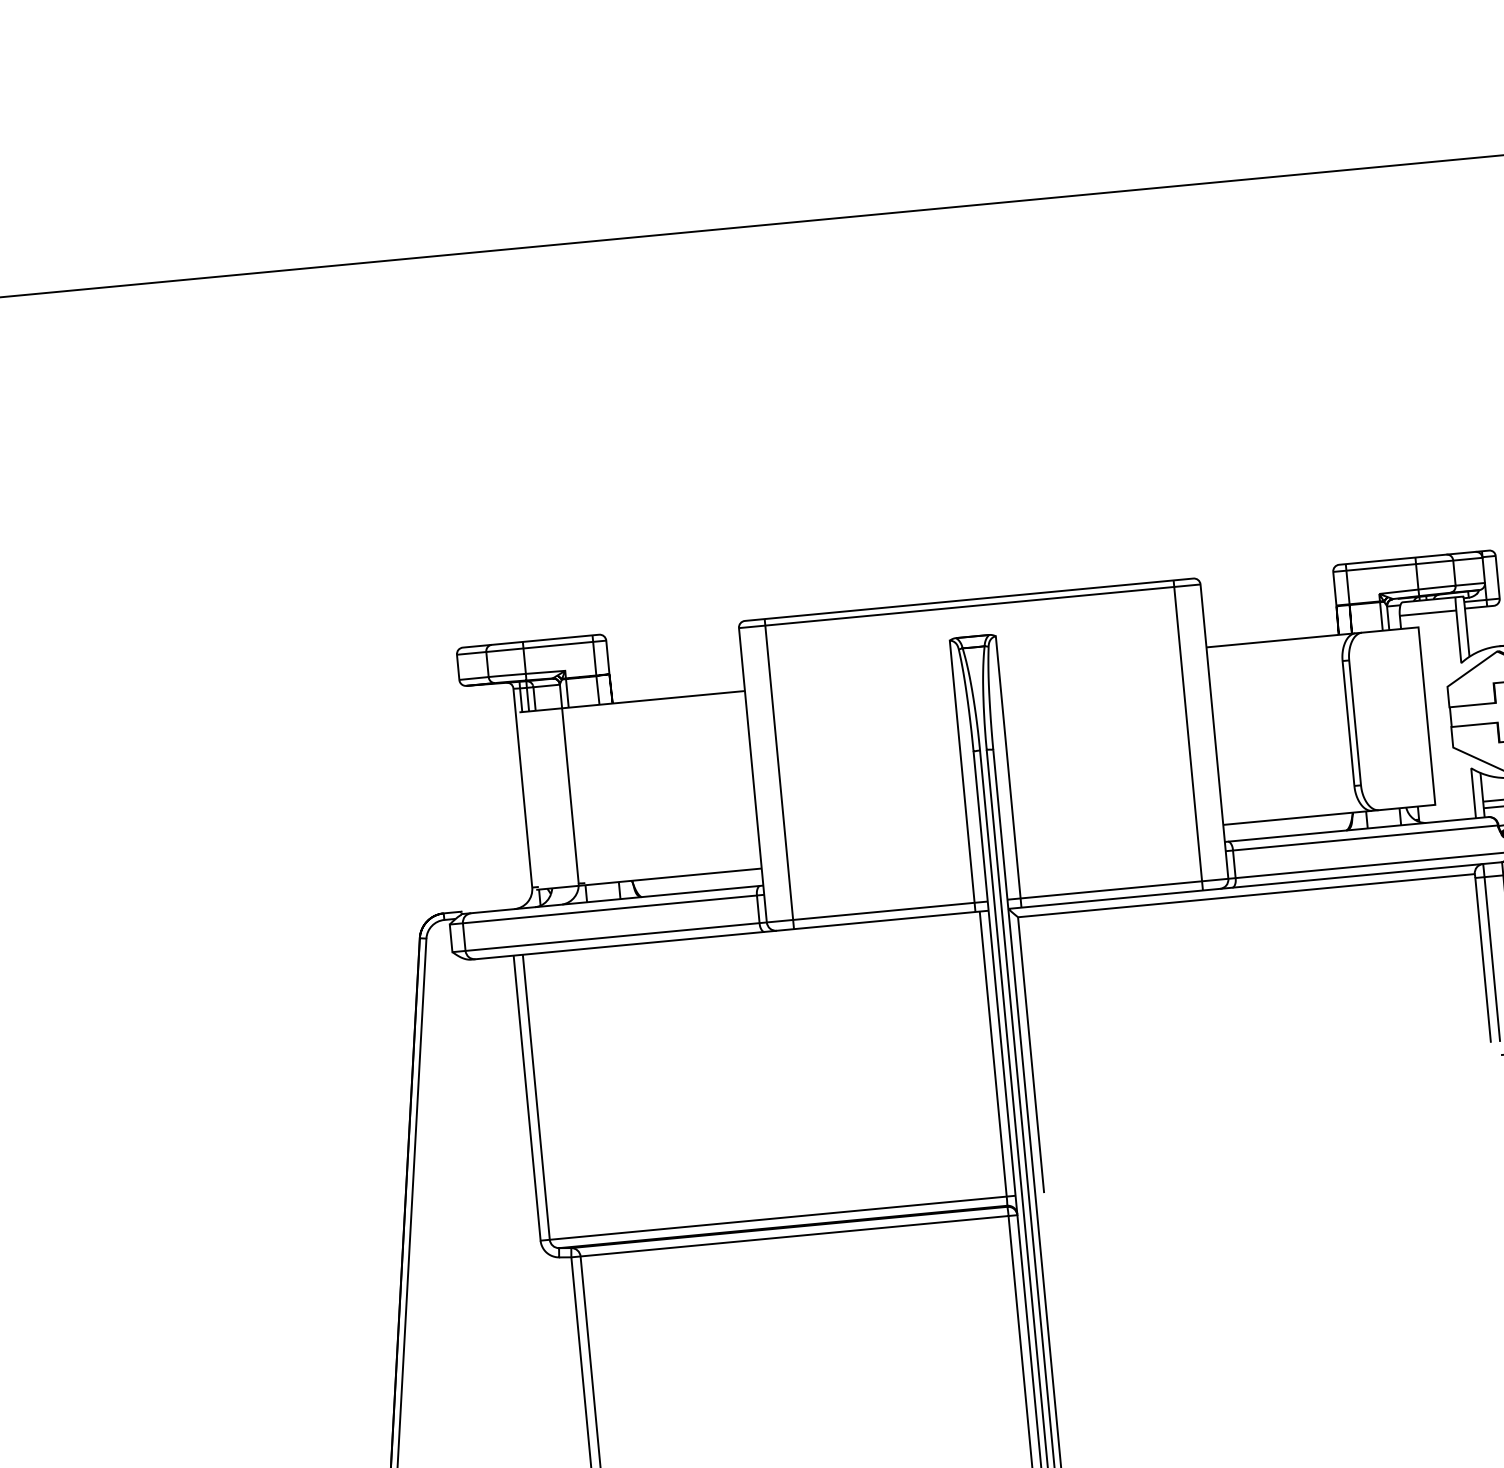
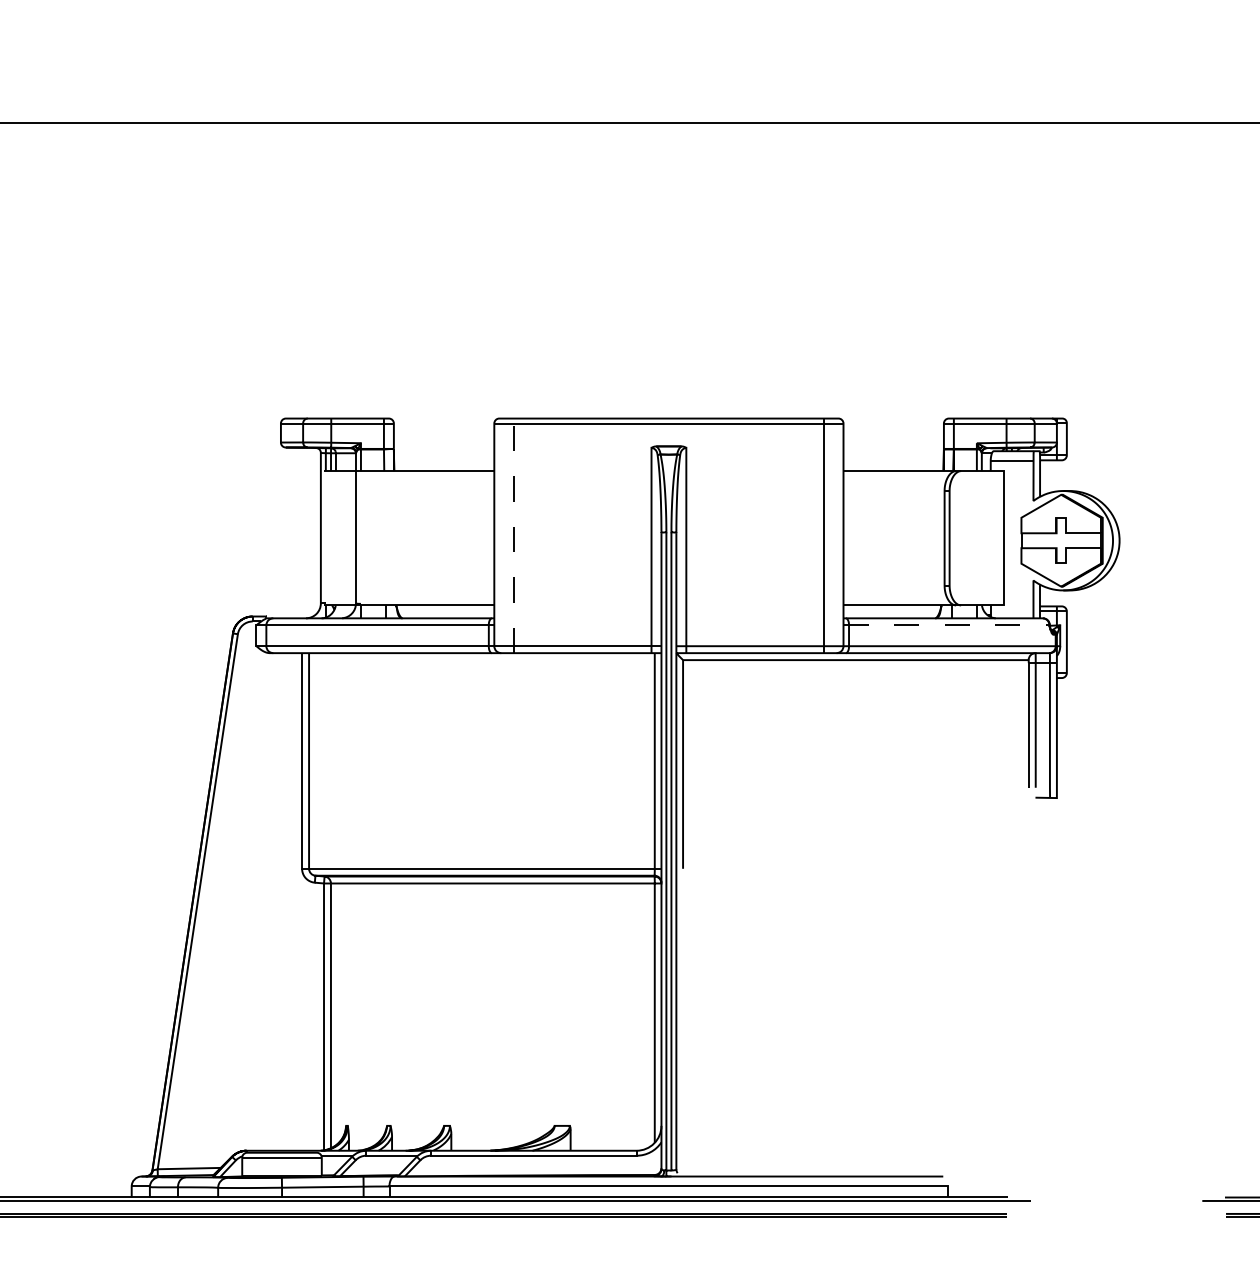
line: (779, 773) -> (514, 535), solid -> dashed
line: (1363, 838) -> (947, 625), solid -> dashed

